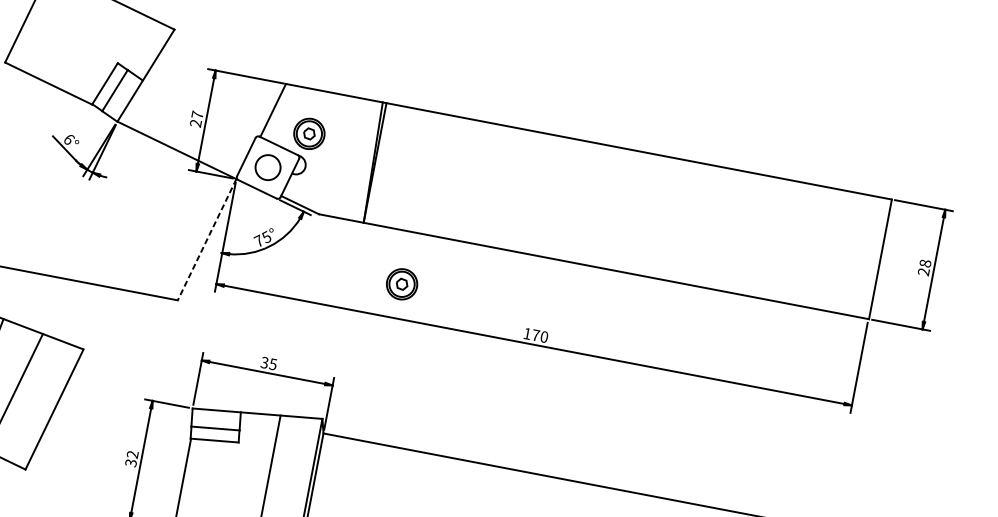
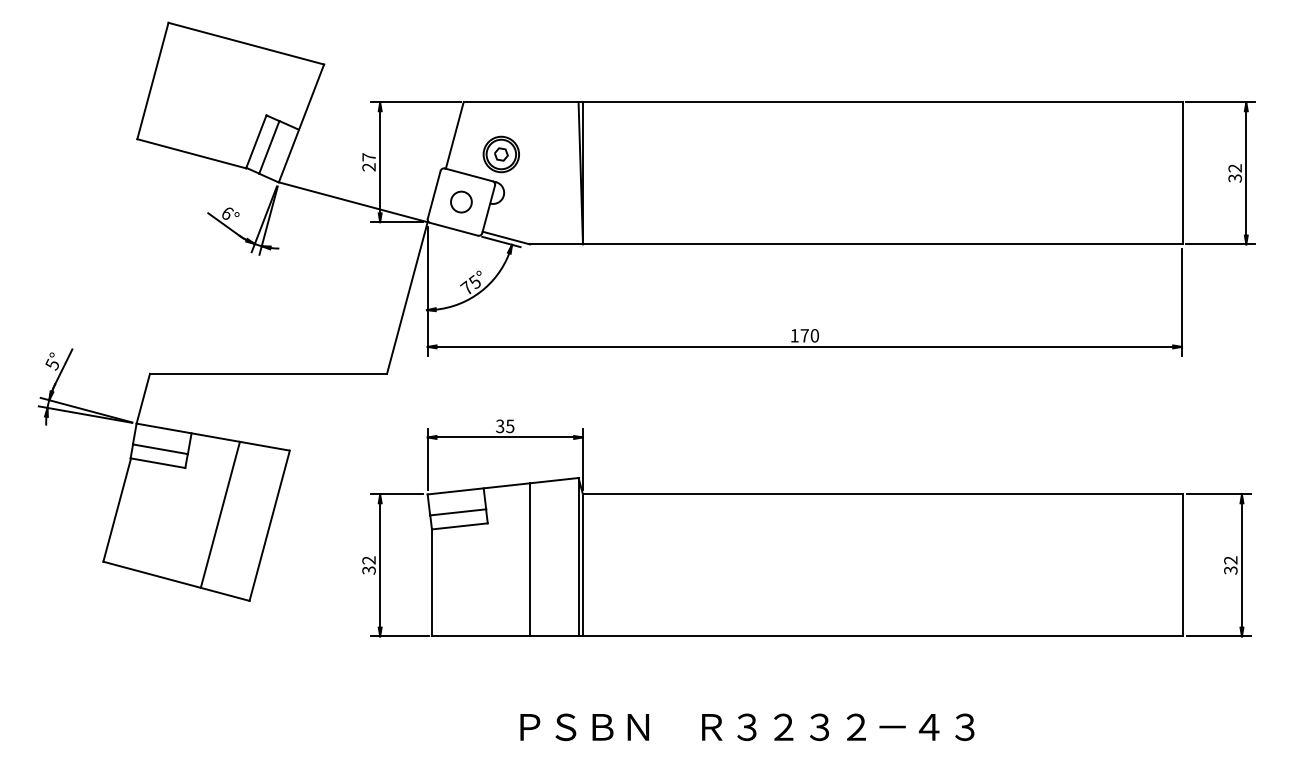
circle: (268, 167) -> (461, 201), size x0.71
line: (207, 240) -> (407, 298), dashed -> solid
text: (924, 267) -> (1234, 173), 28 -> 32
part: (401, 284) -> (639, 306), removed

